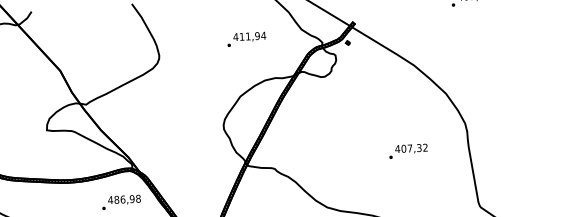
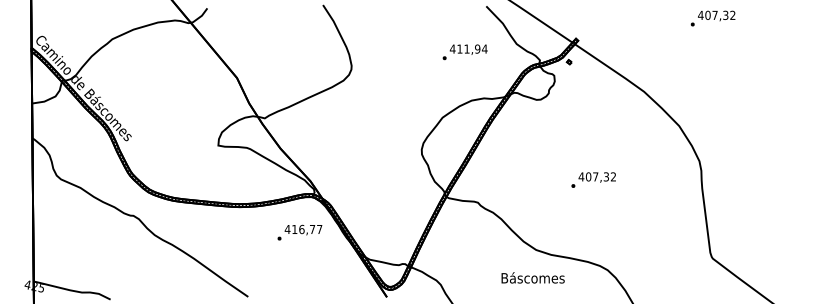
text: (246, 39) -> (464, 52), moved
text: (408, 150) -> (593, 179), moved
text: (127, 199) -> (307, 229), 486,98 -> 416,77

